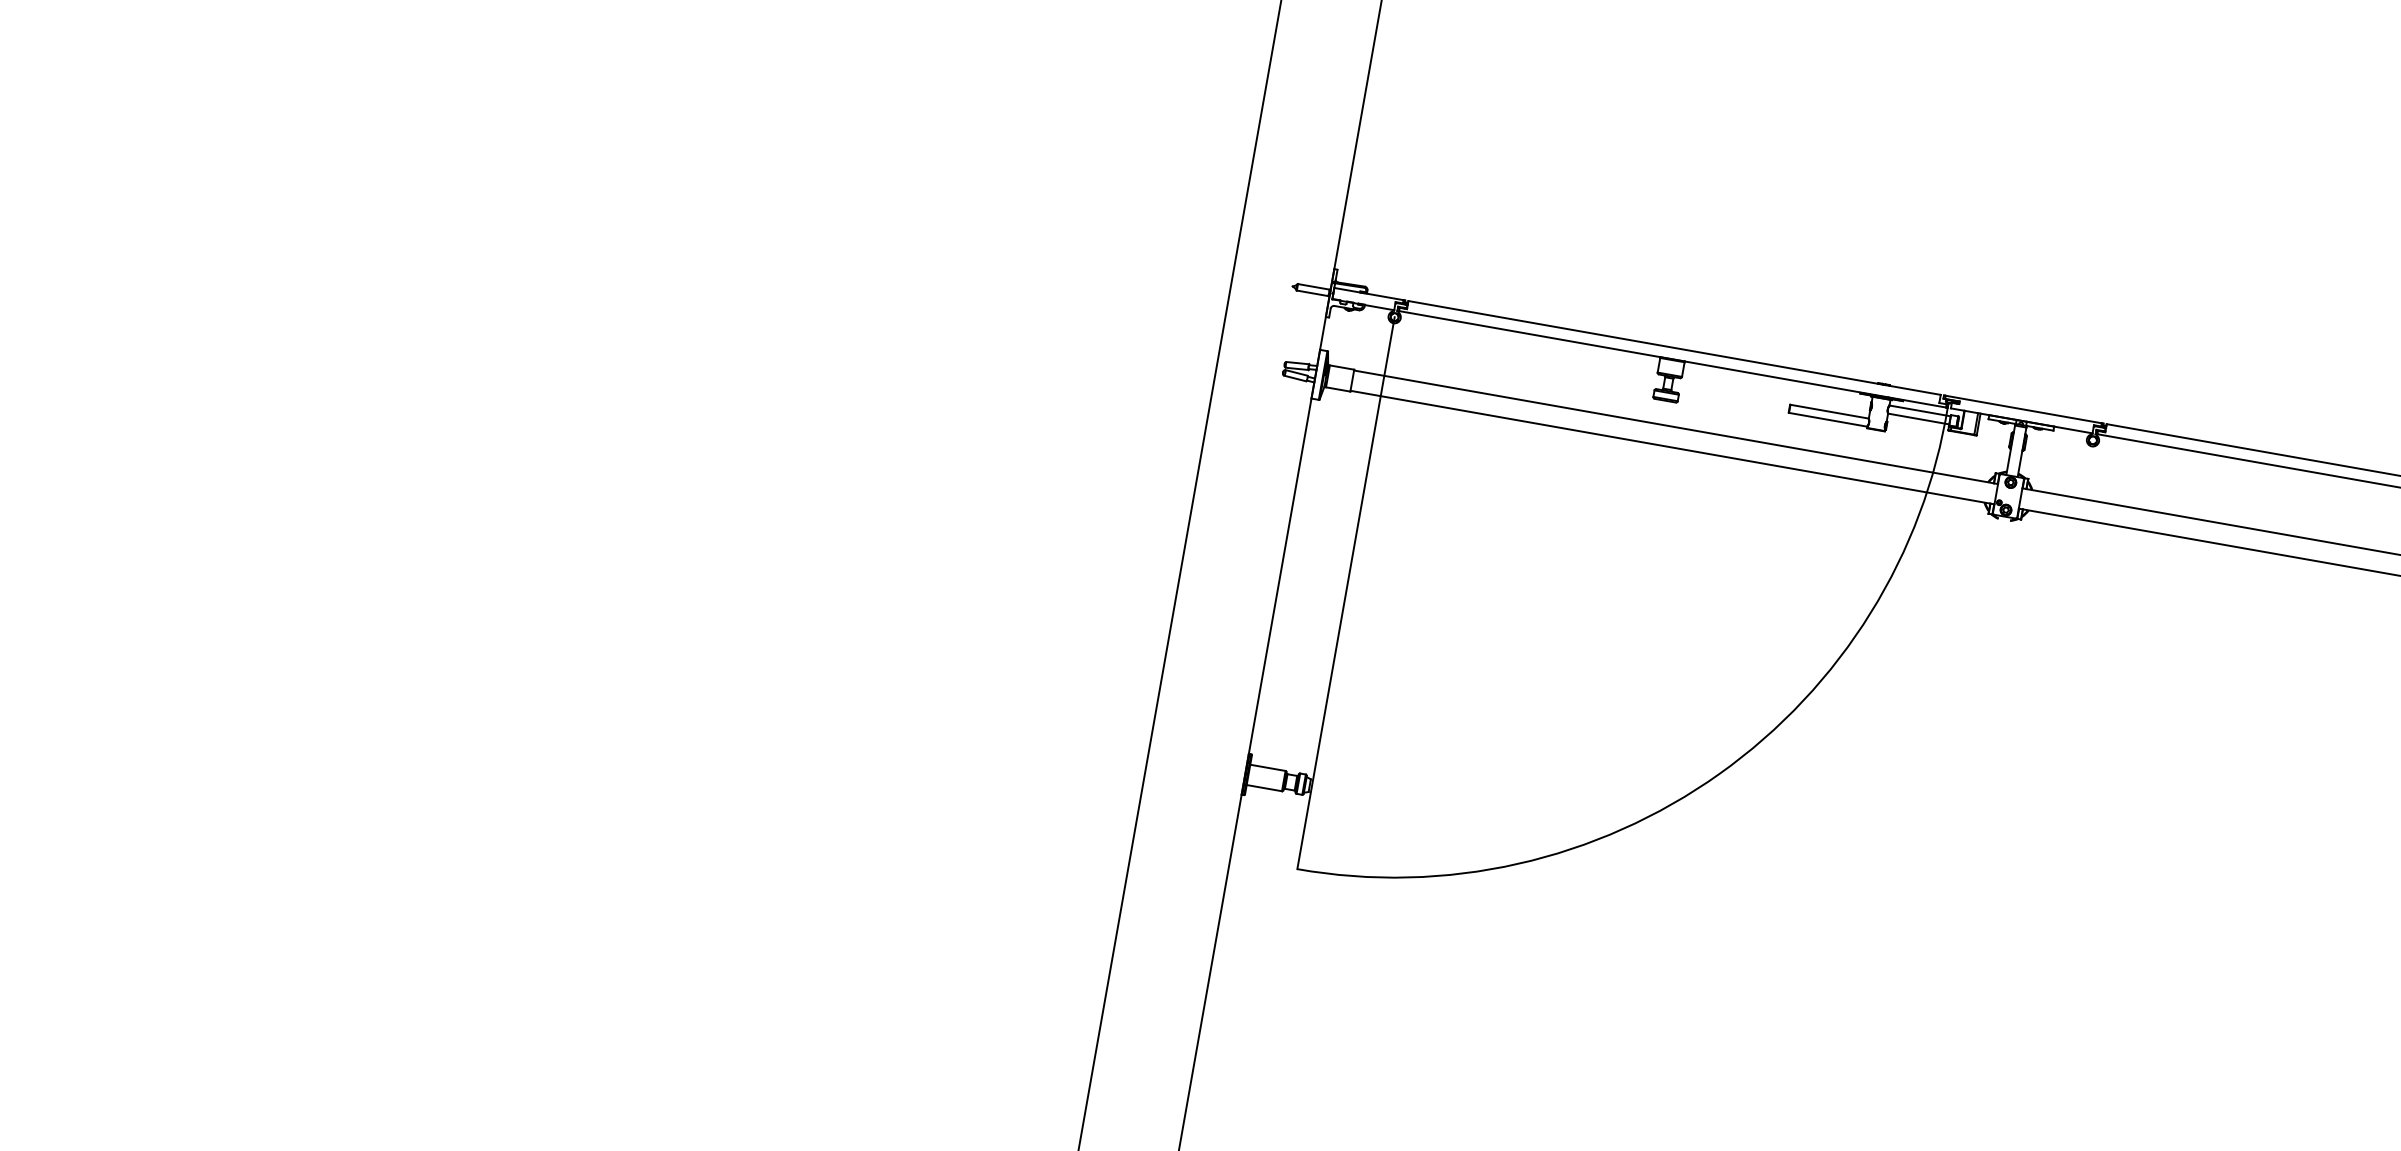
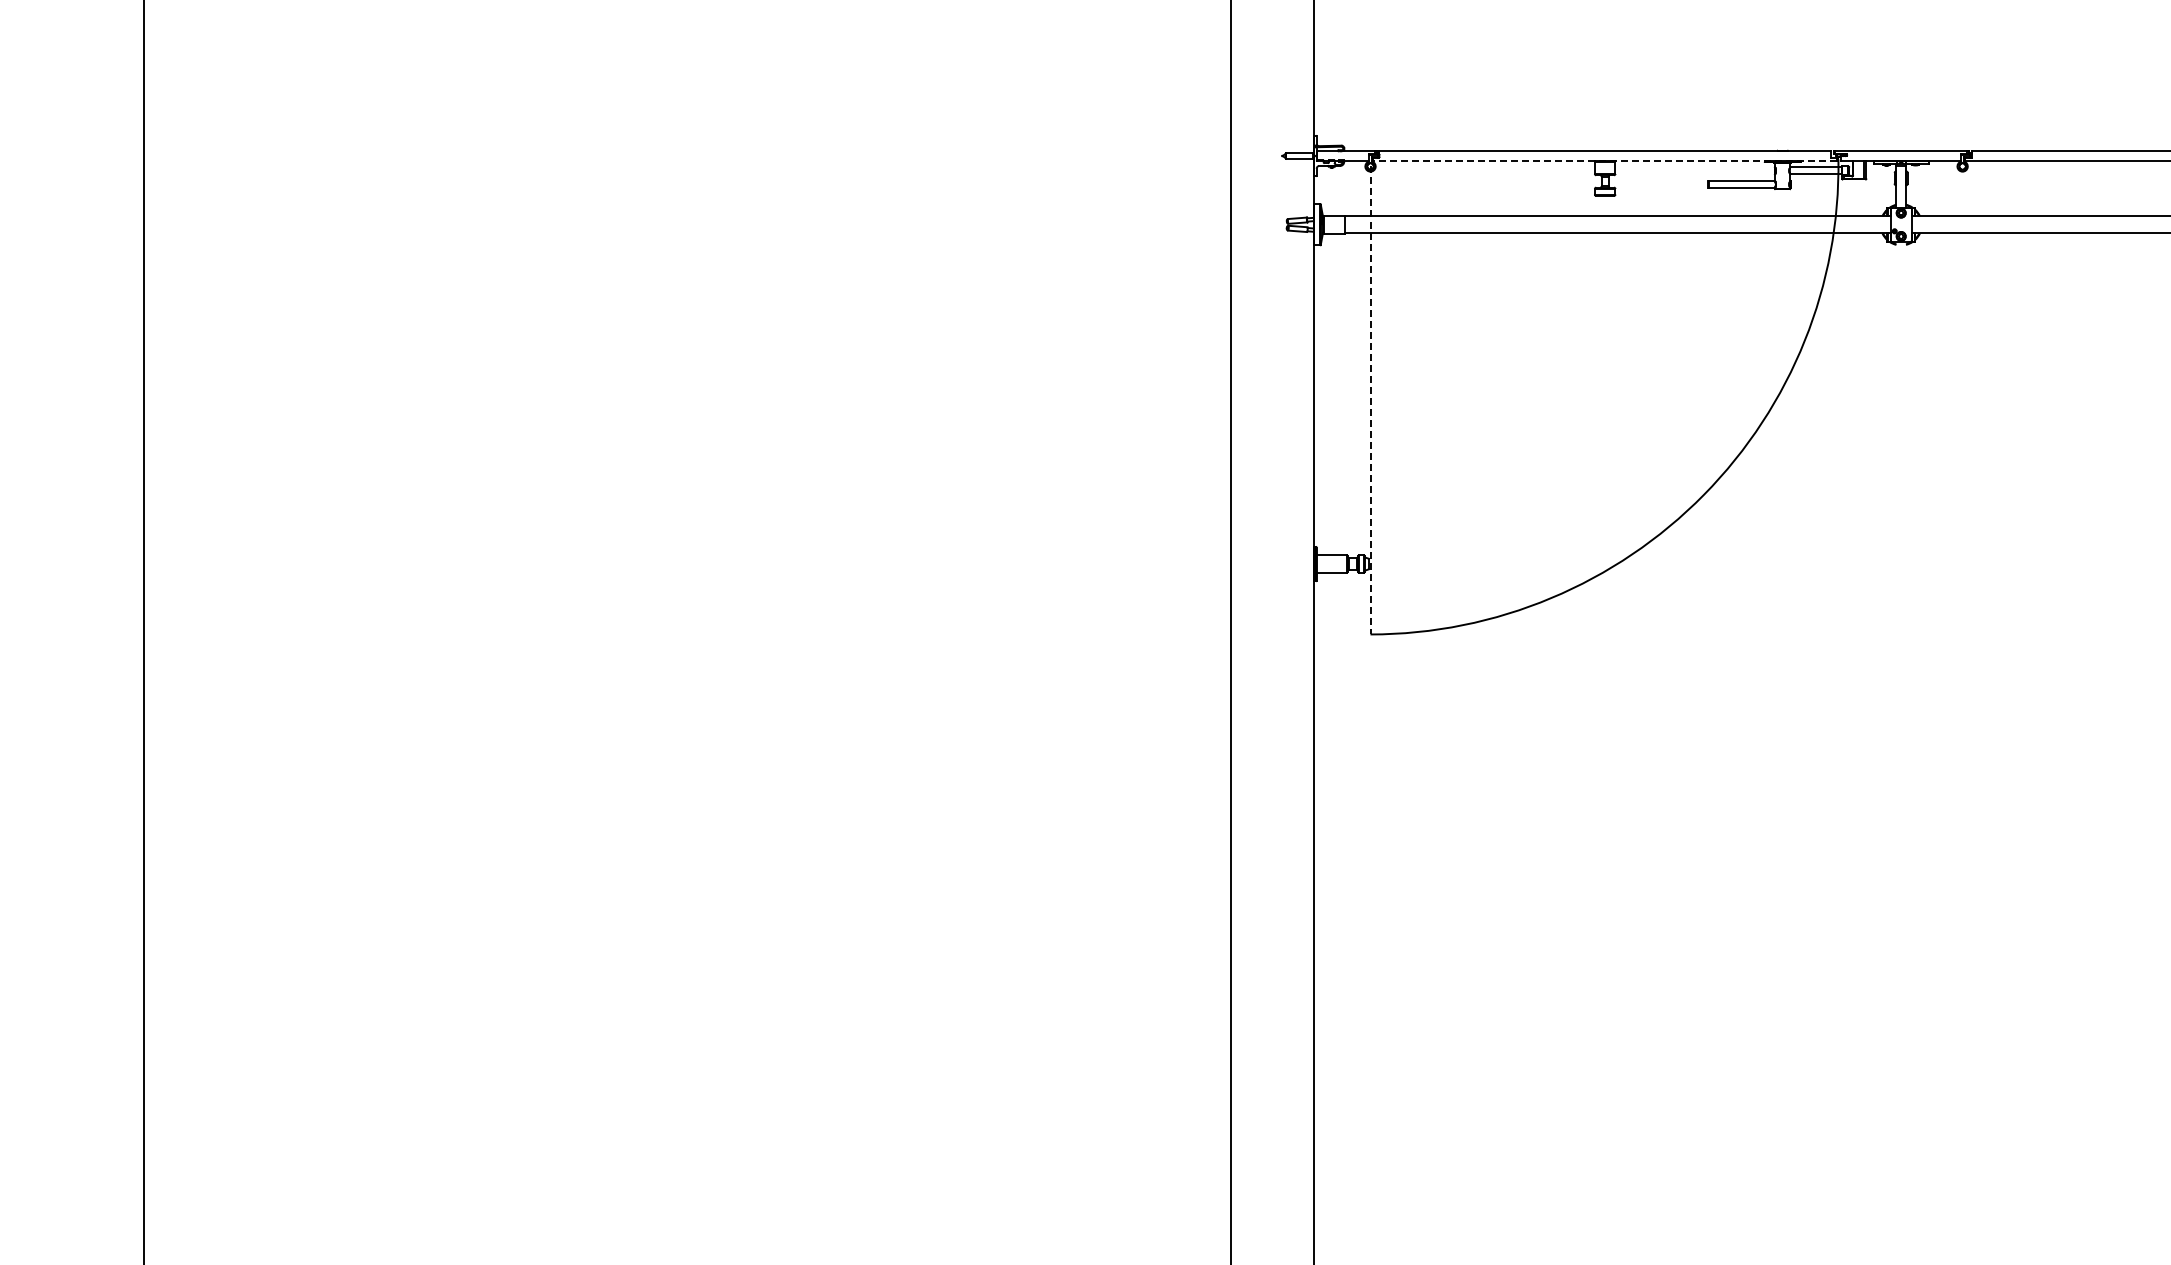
line: (1673, 359) -> (1605, 160), solid -> dashed
line: (1345, 593) -> (1370, 400), solid -> dashed

